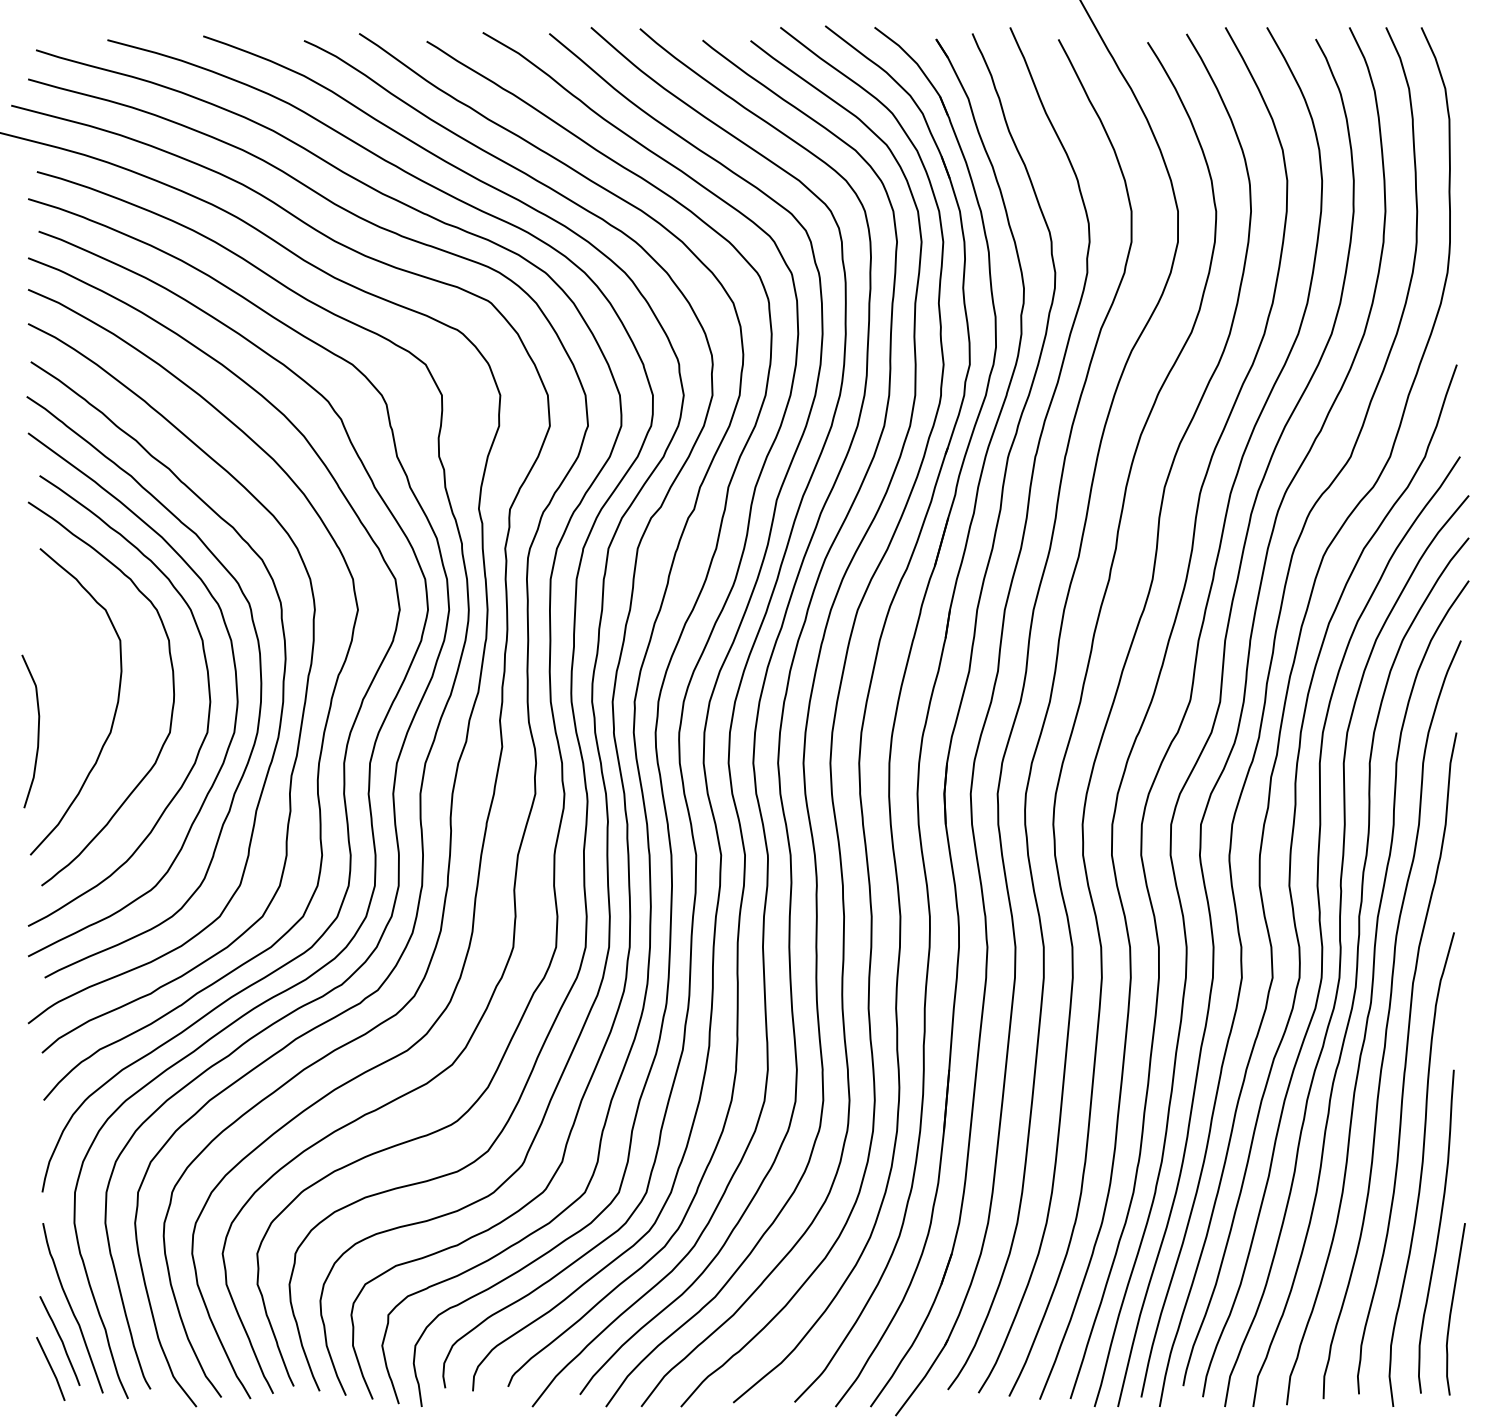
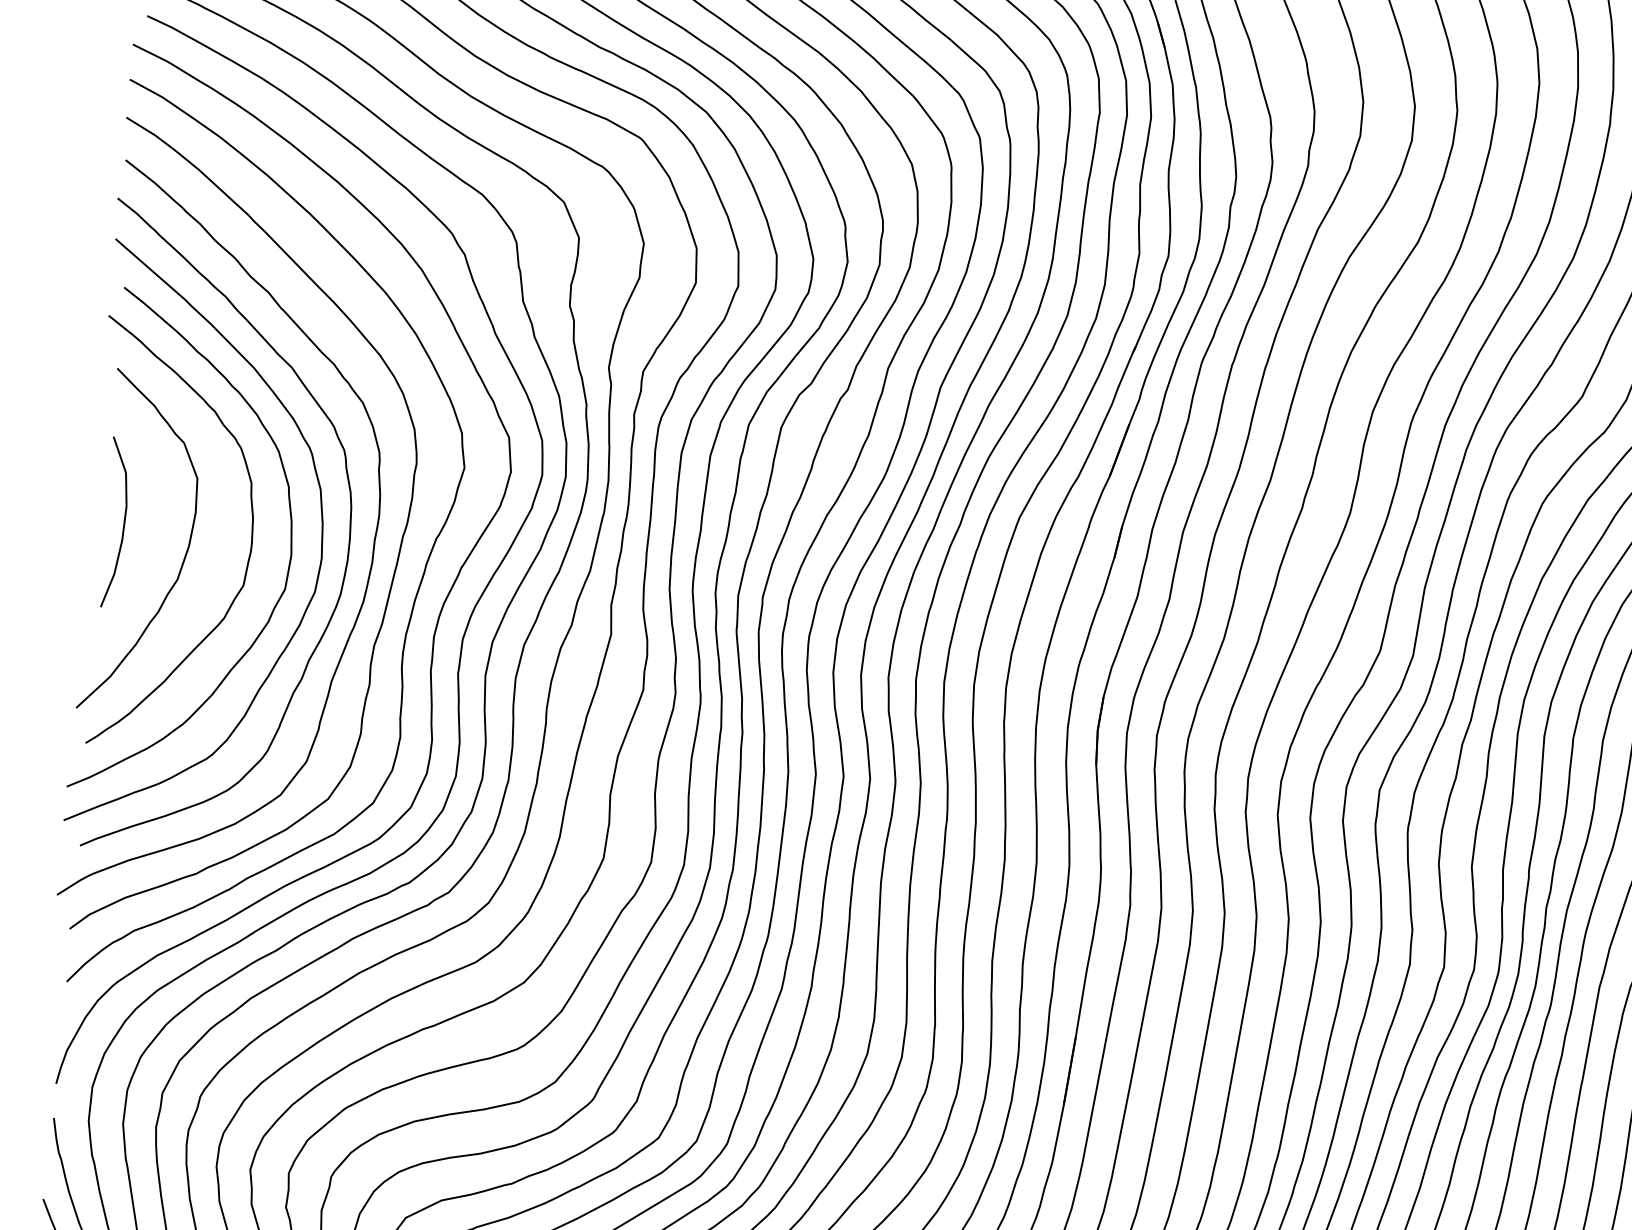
curve: (37, 731) -> (123, 523), moved

